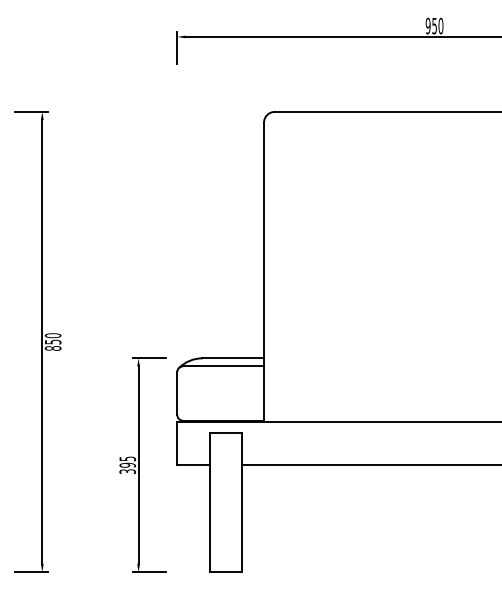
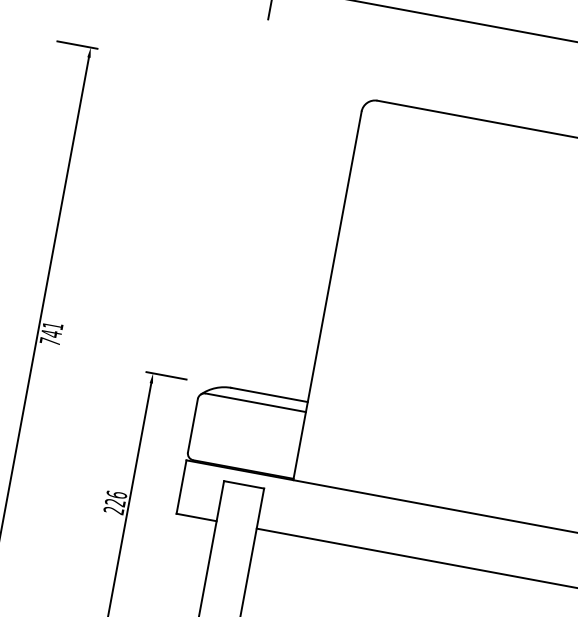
text: (52, 341) -> (50, 332), 850 -> 741
text: (127, 464) -> (115, 501), 395 -> 226

